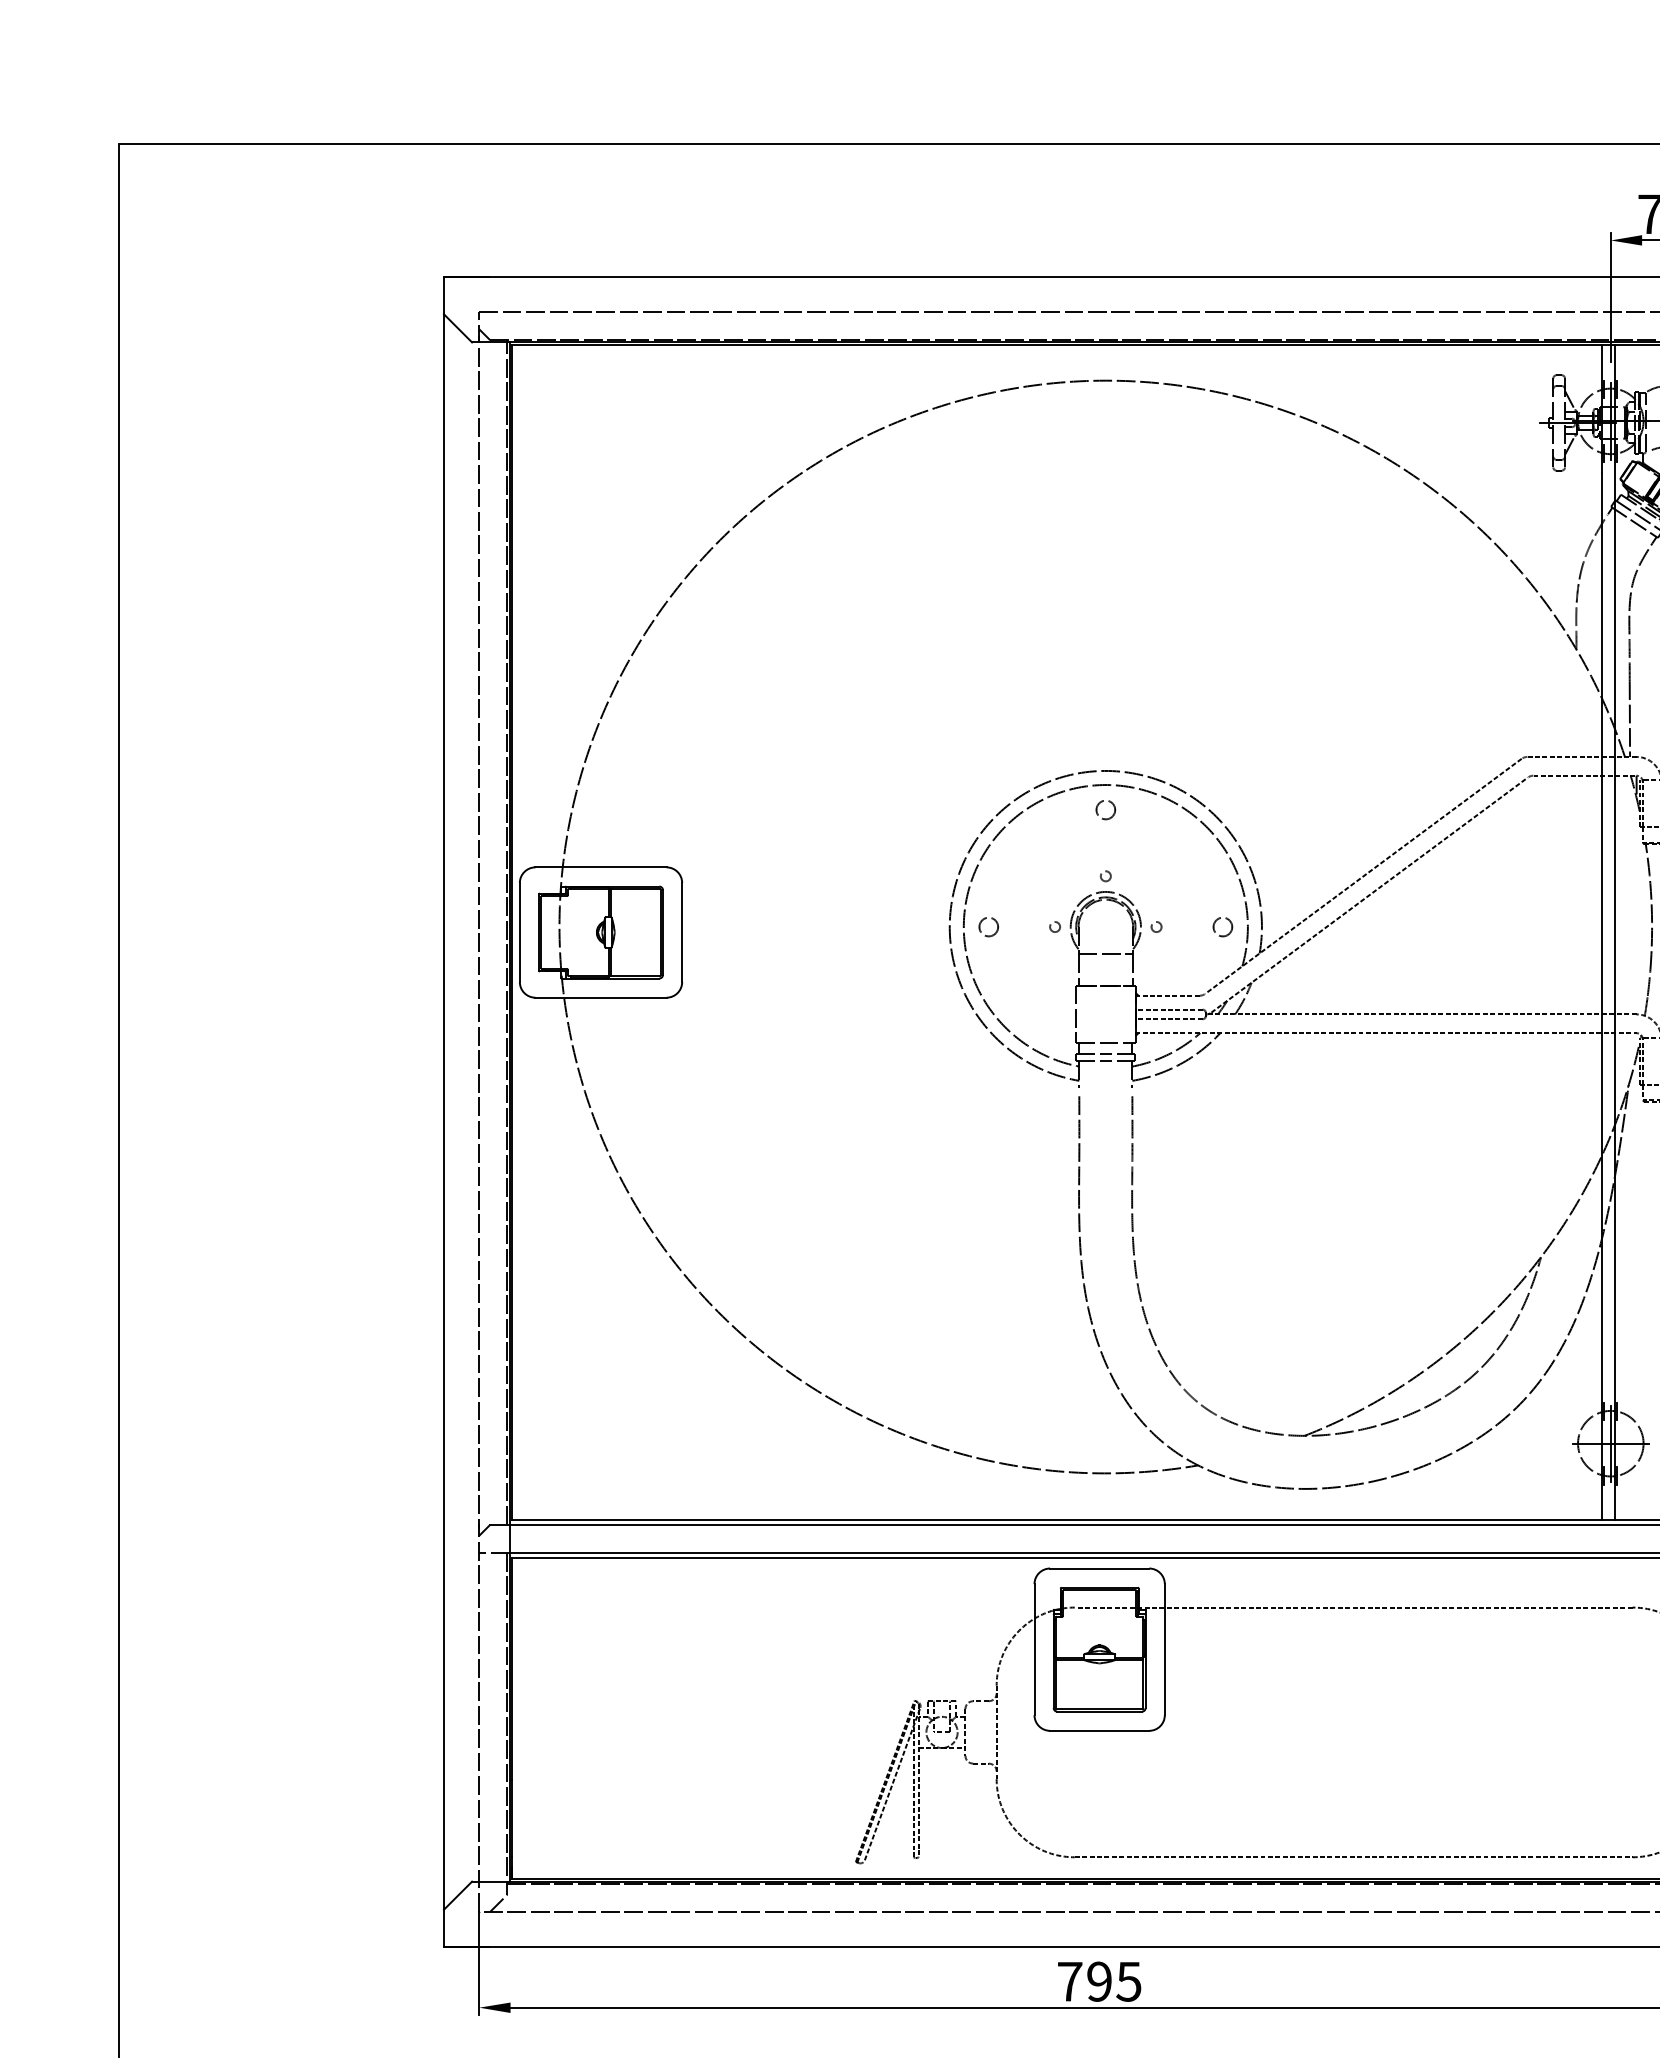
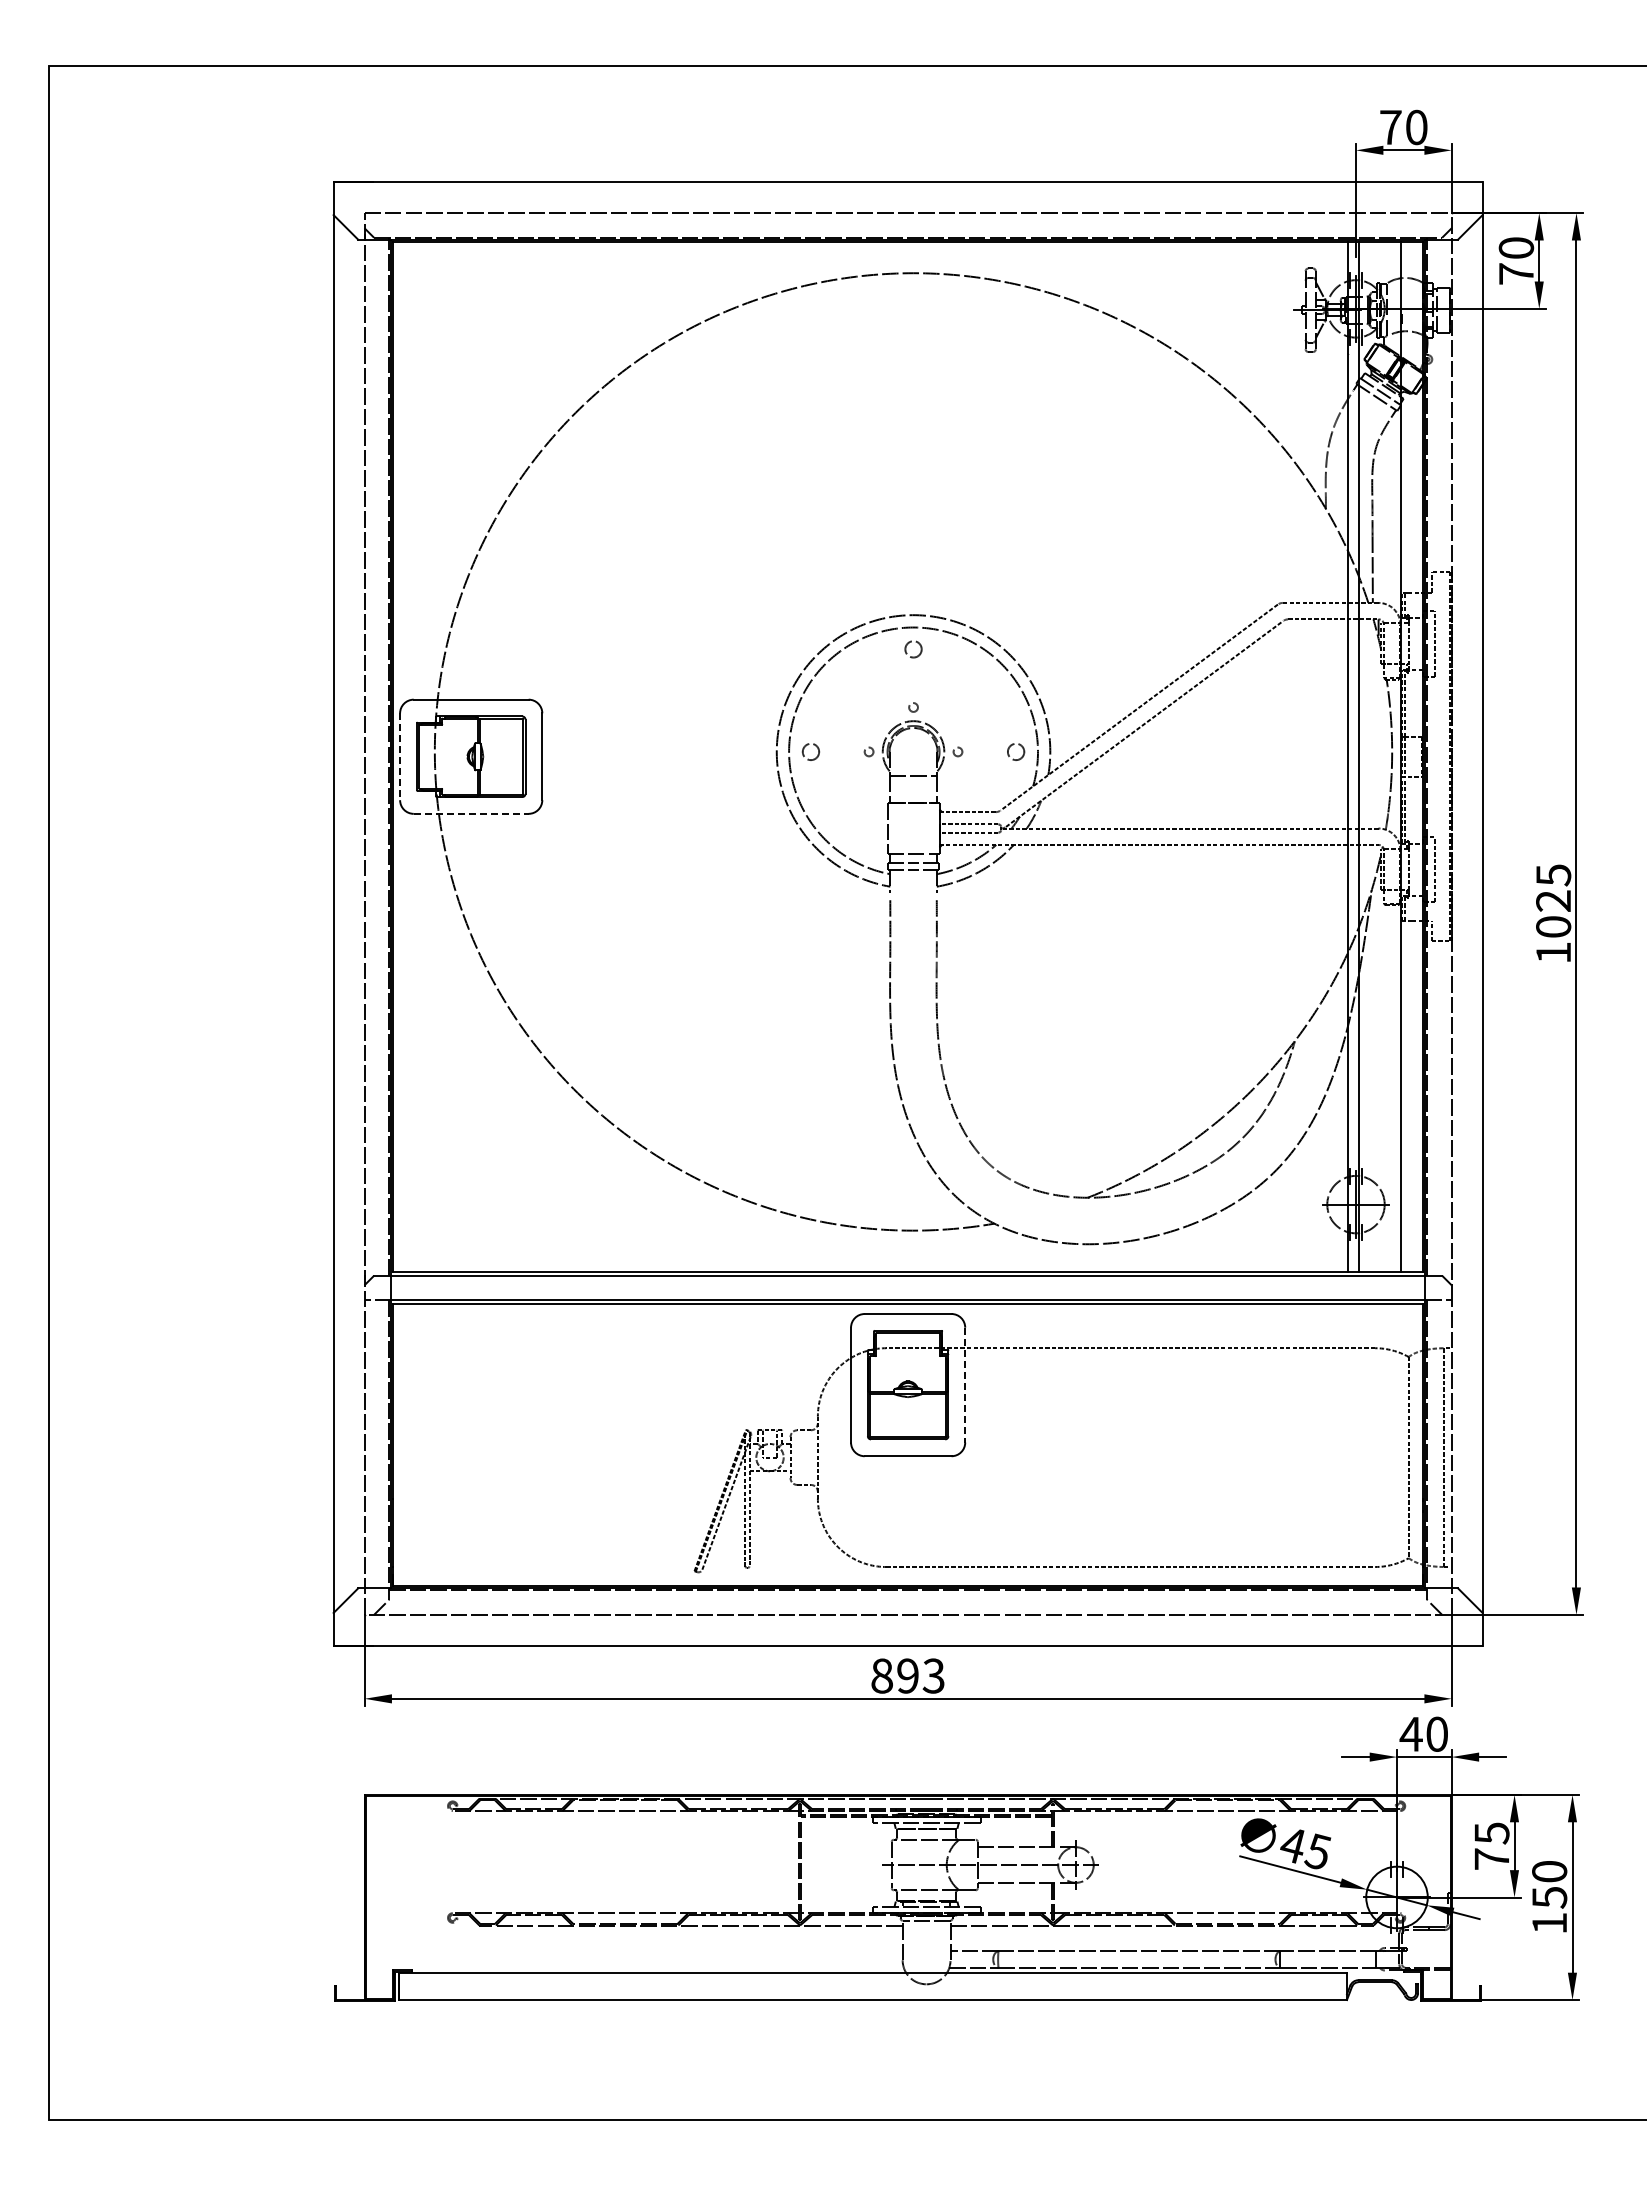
line: (520, 933) -> (400, 757), solid -> dashed
line: (601, 997) -> (471, 813), solid -> dashed
line: (1165, 1650) -> (965, 1385), solid -> dashed
text: (1098, 1981) -> (907, 1675), 795 -> 893

